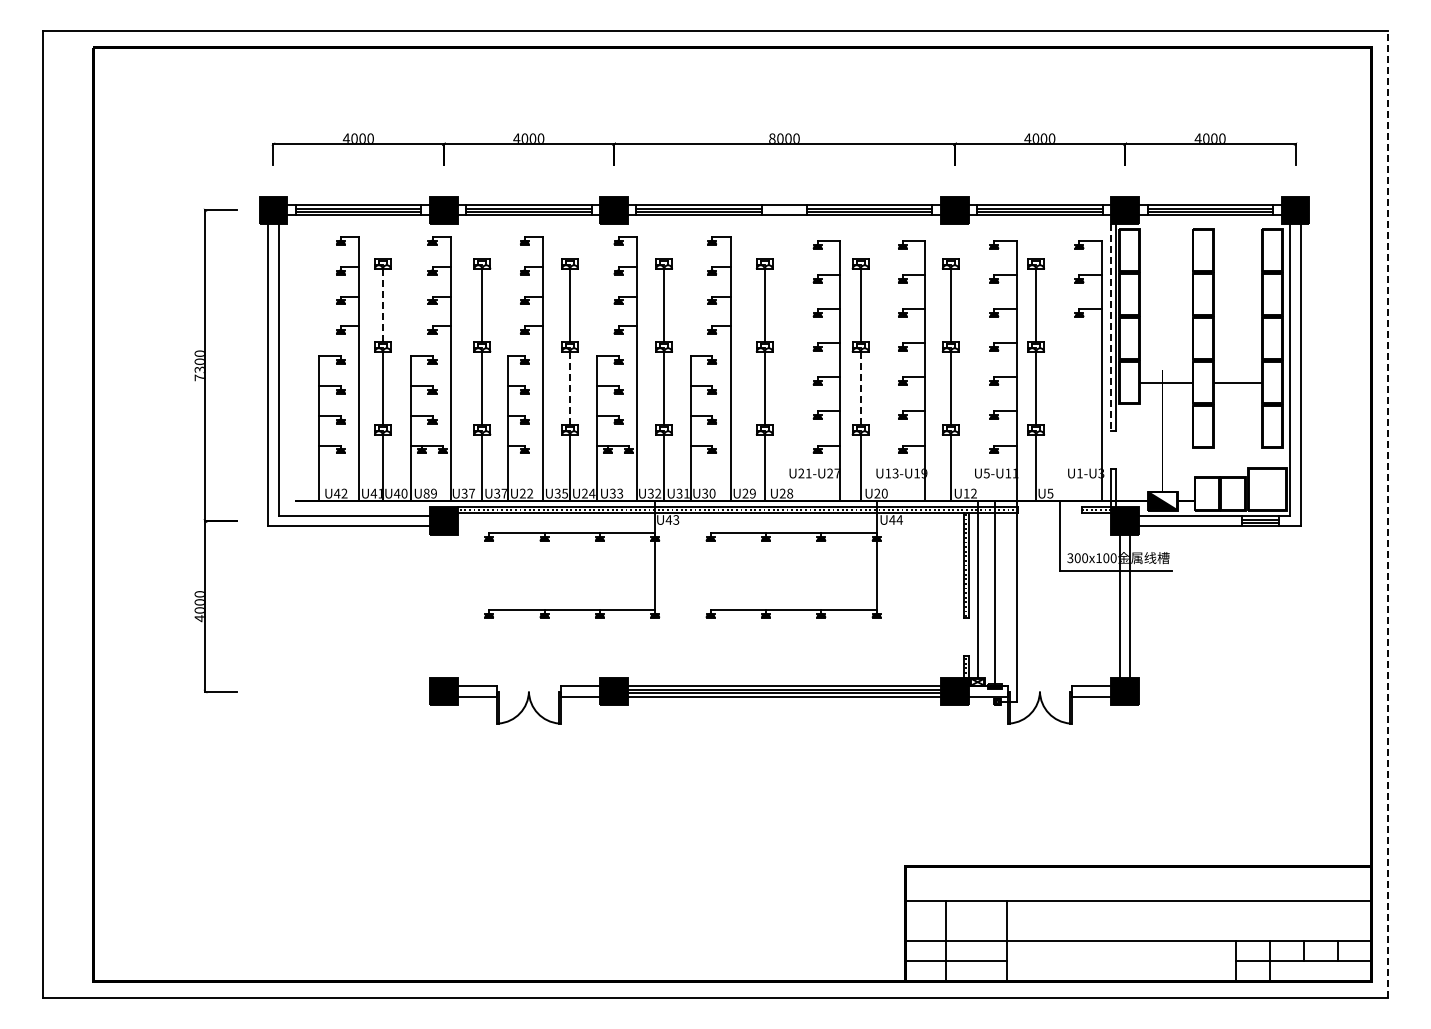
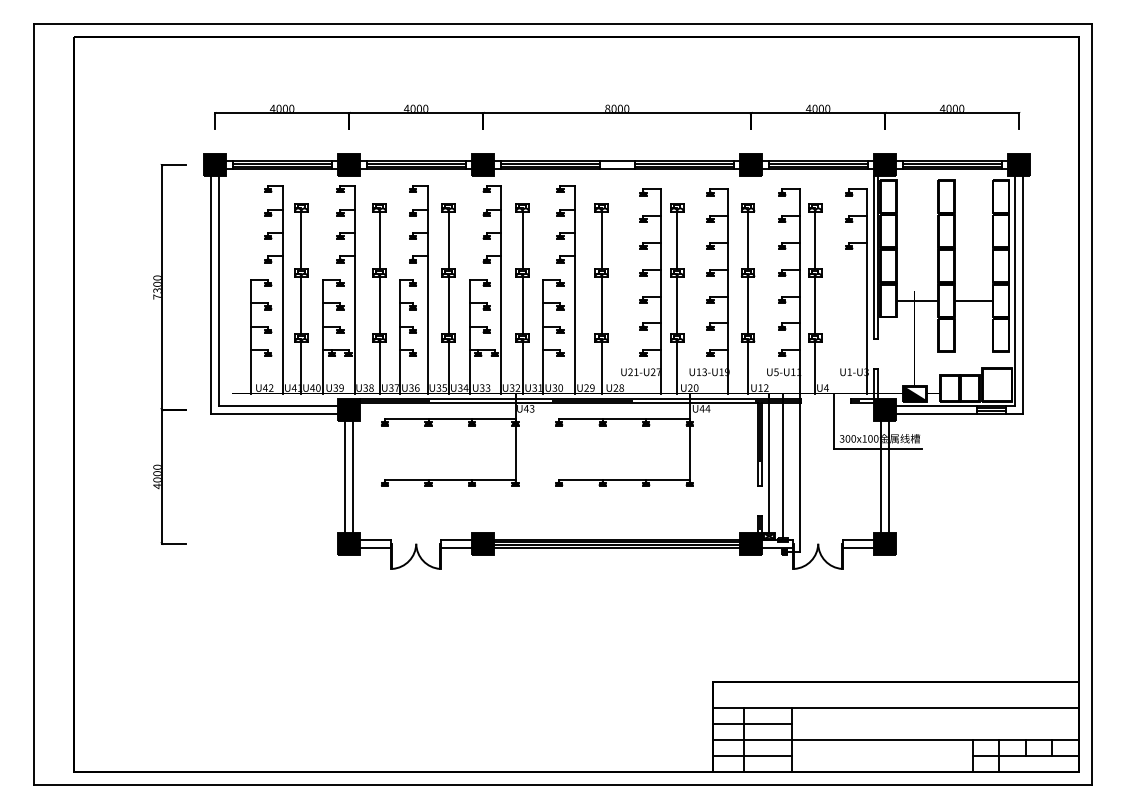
line: (382, 305) -> (301, 240), dashed -> solid
line: (1111, 327) -> (874, 257), dashed -> solid
line: (570, 388) -> (448, 305), dashed -> solid
line: (860, 388) -> (677, 305), dashed -> solid
text: (426, 493) -> (335, 387), U89 -> U39
text: (471, 493) -> (371, 387), U37 -> U38
text: (526, 493) -> (414, 387), U22 -> U36
text: (1050, 493) -> (826, 387), U5 -> U4
text: (584, 494) -> (459, 388), U24 -> U34
line: (1388, 514) -> (1092, 404), dashed -> solid
line: (438, 606) -> (345, 476), added
line: (448, 606) -> (352, 476), added
line: (955, 920) -> (751, 723), added

